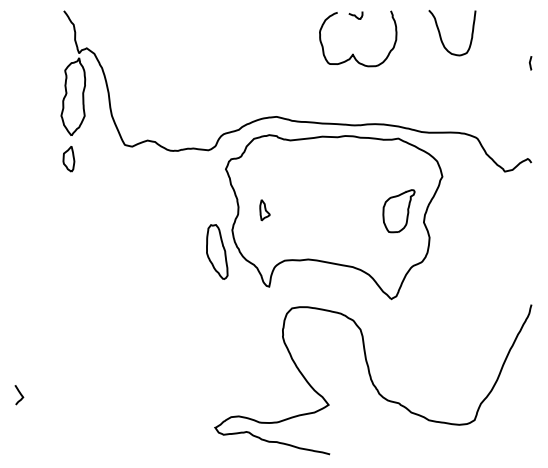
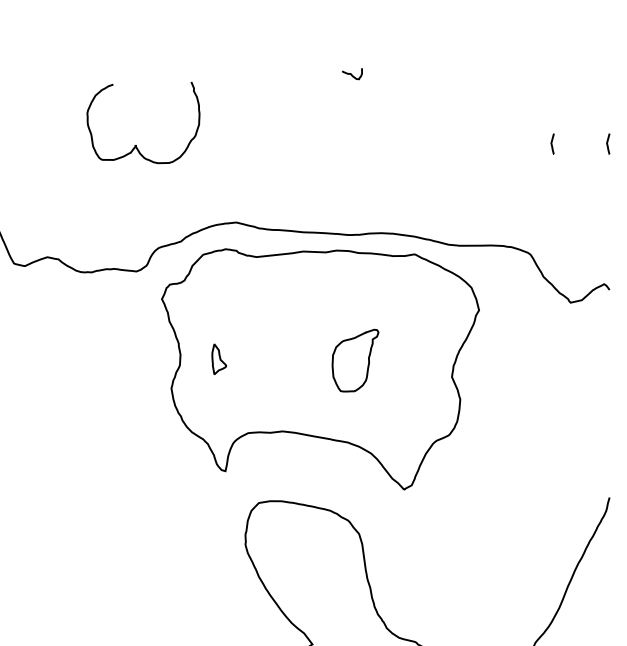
curve: (441, 36) -> (477, 104), removed
curve: (353, 53) -> (136, 144), moved
curve: (492, 63) -> (552, 144), added
part: (398, 211) -> (354, 361), moved
part: (217, 251) -> (149, 419), removed

